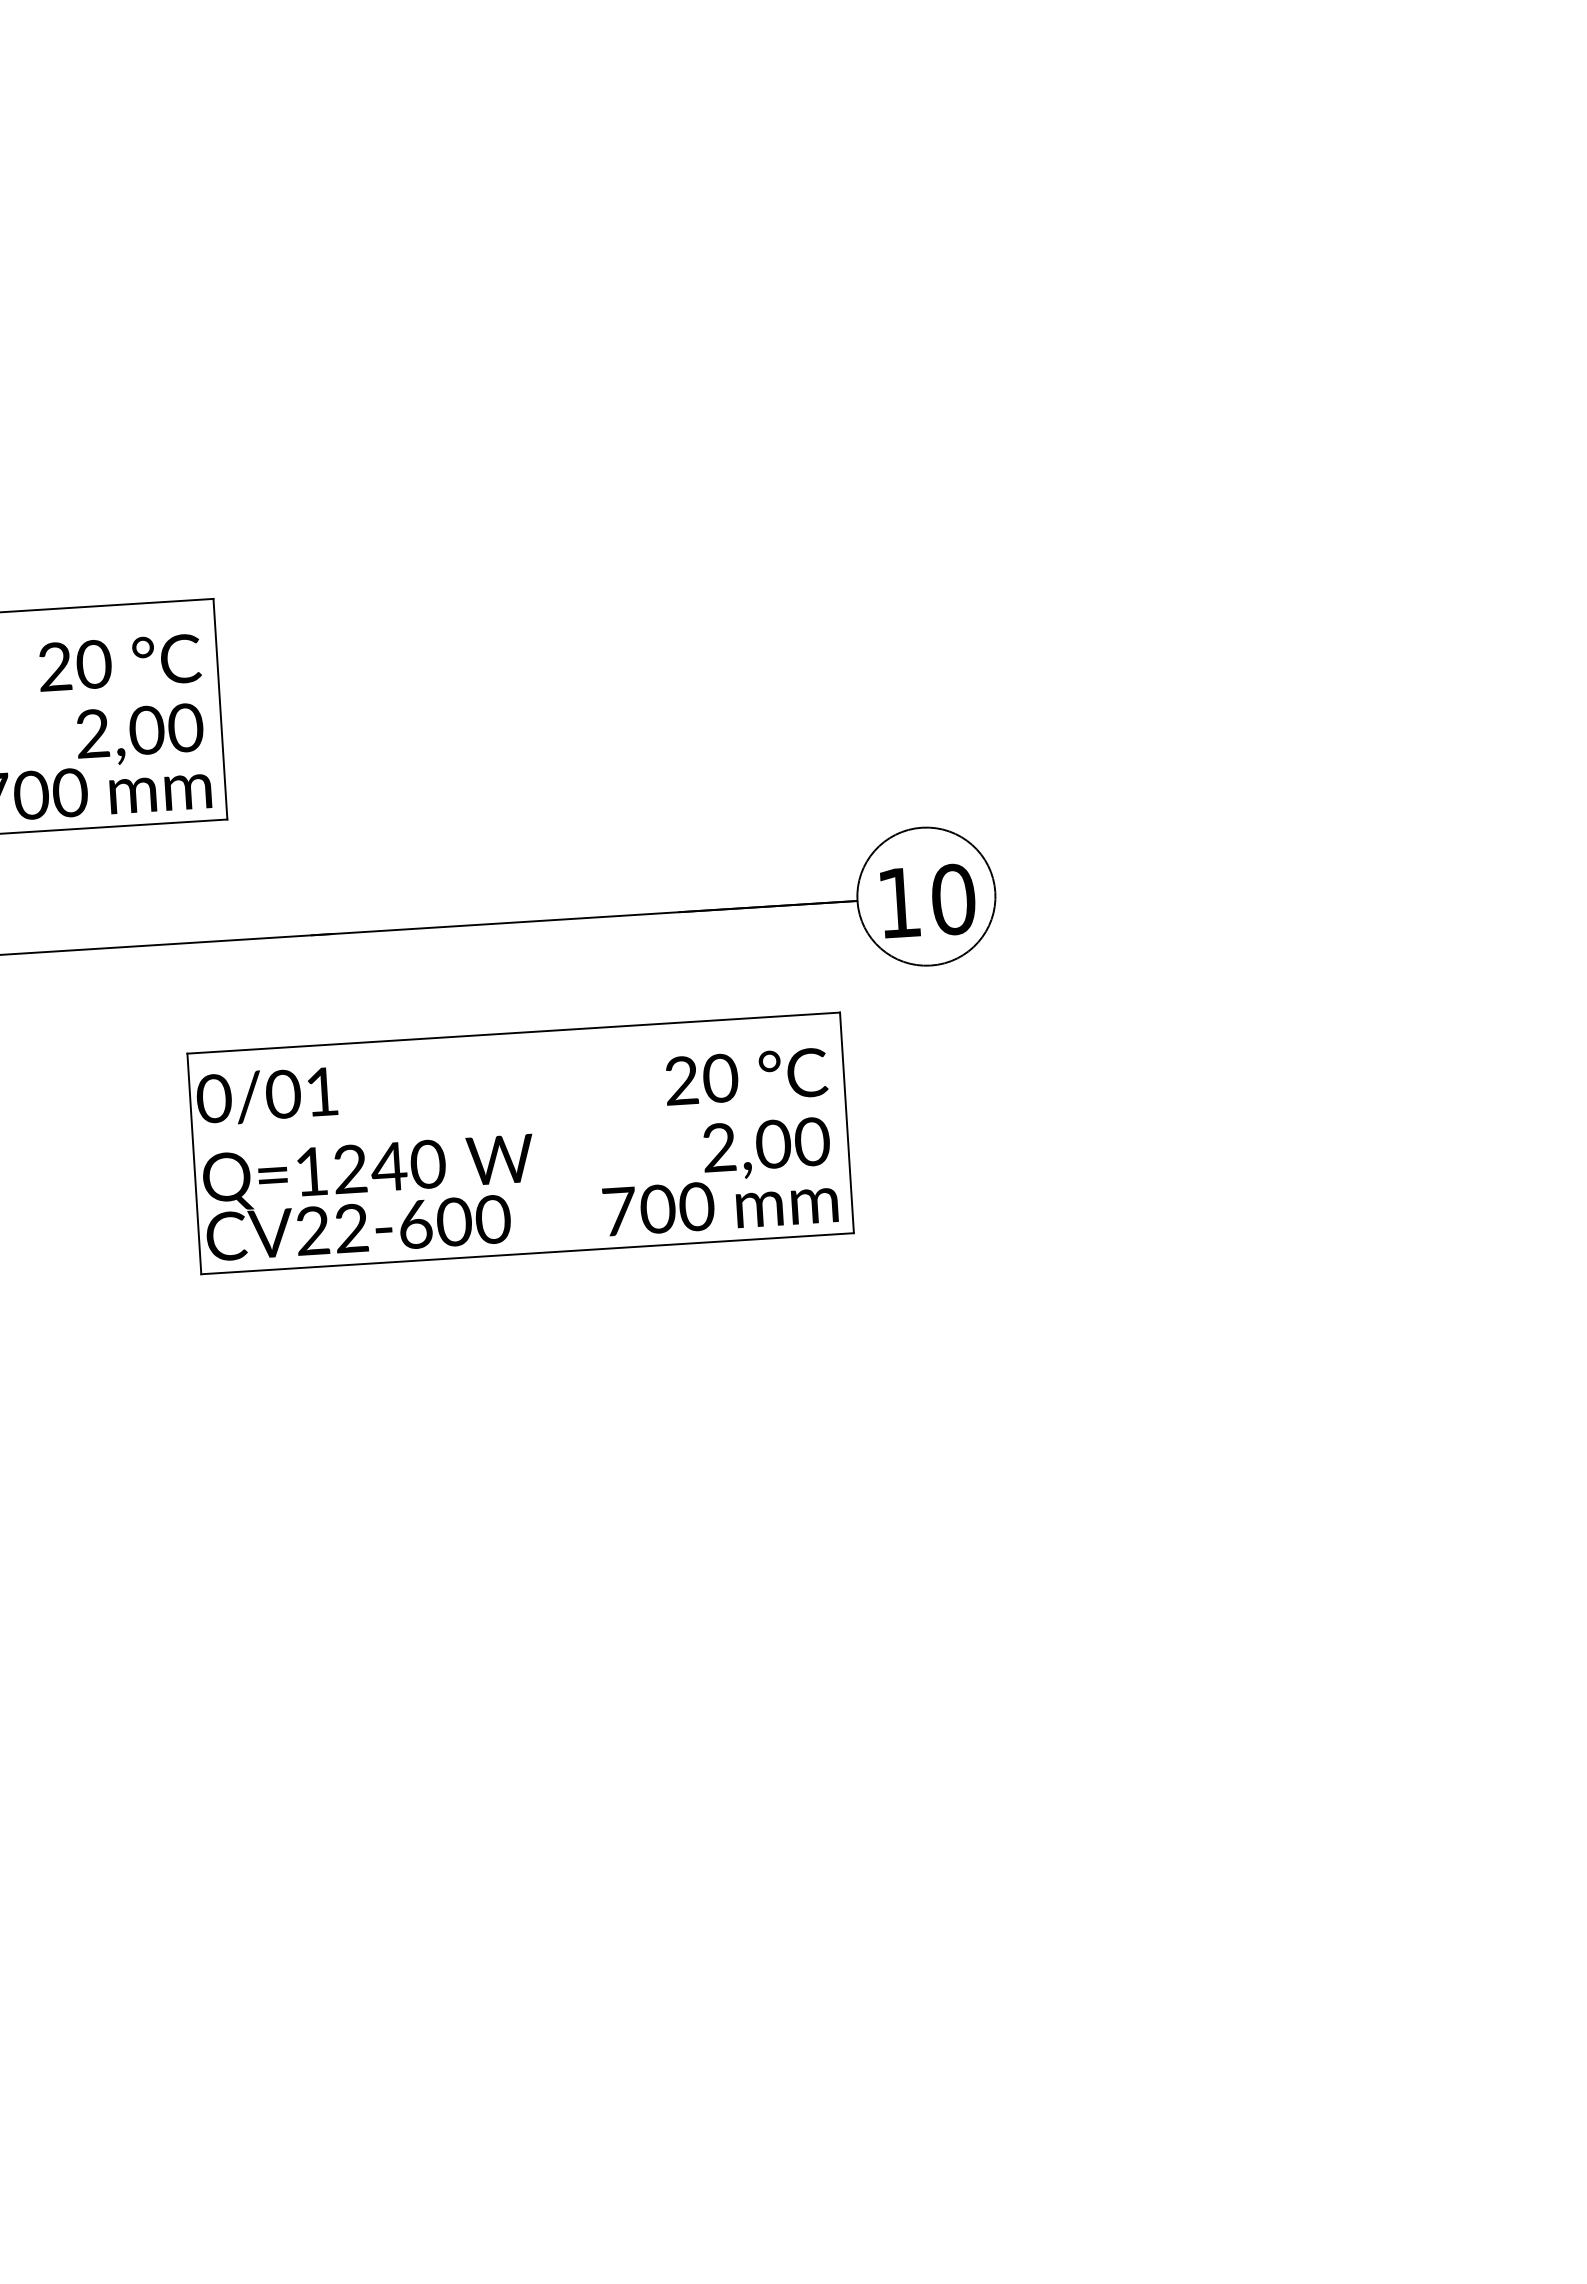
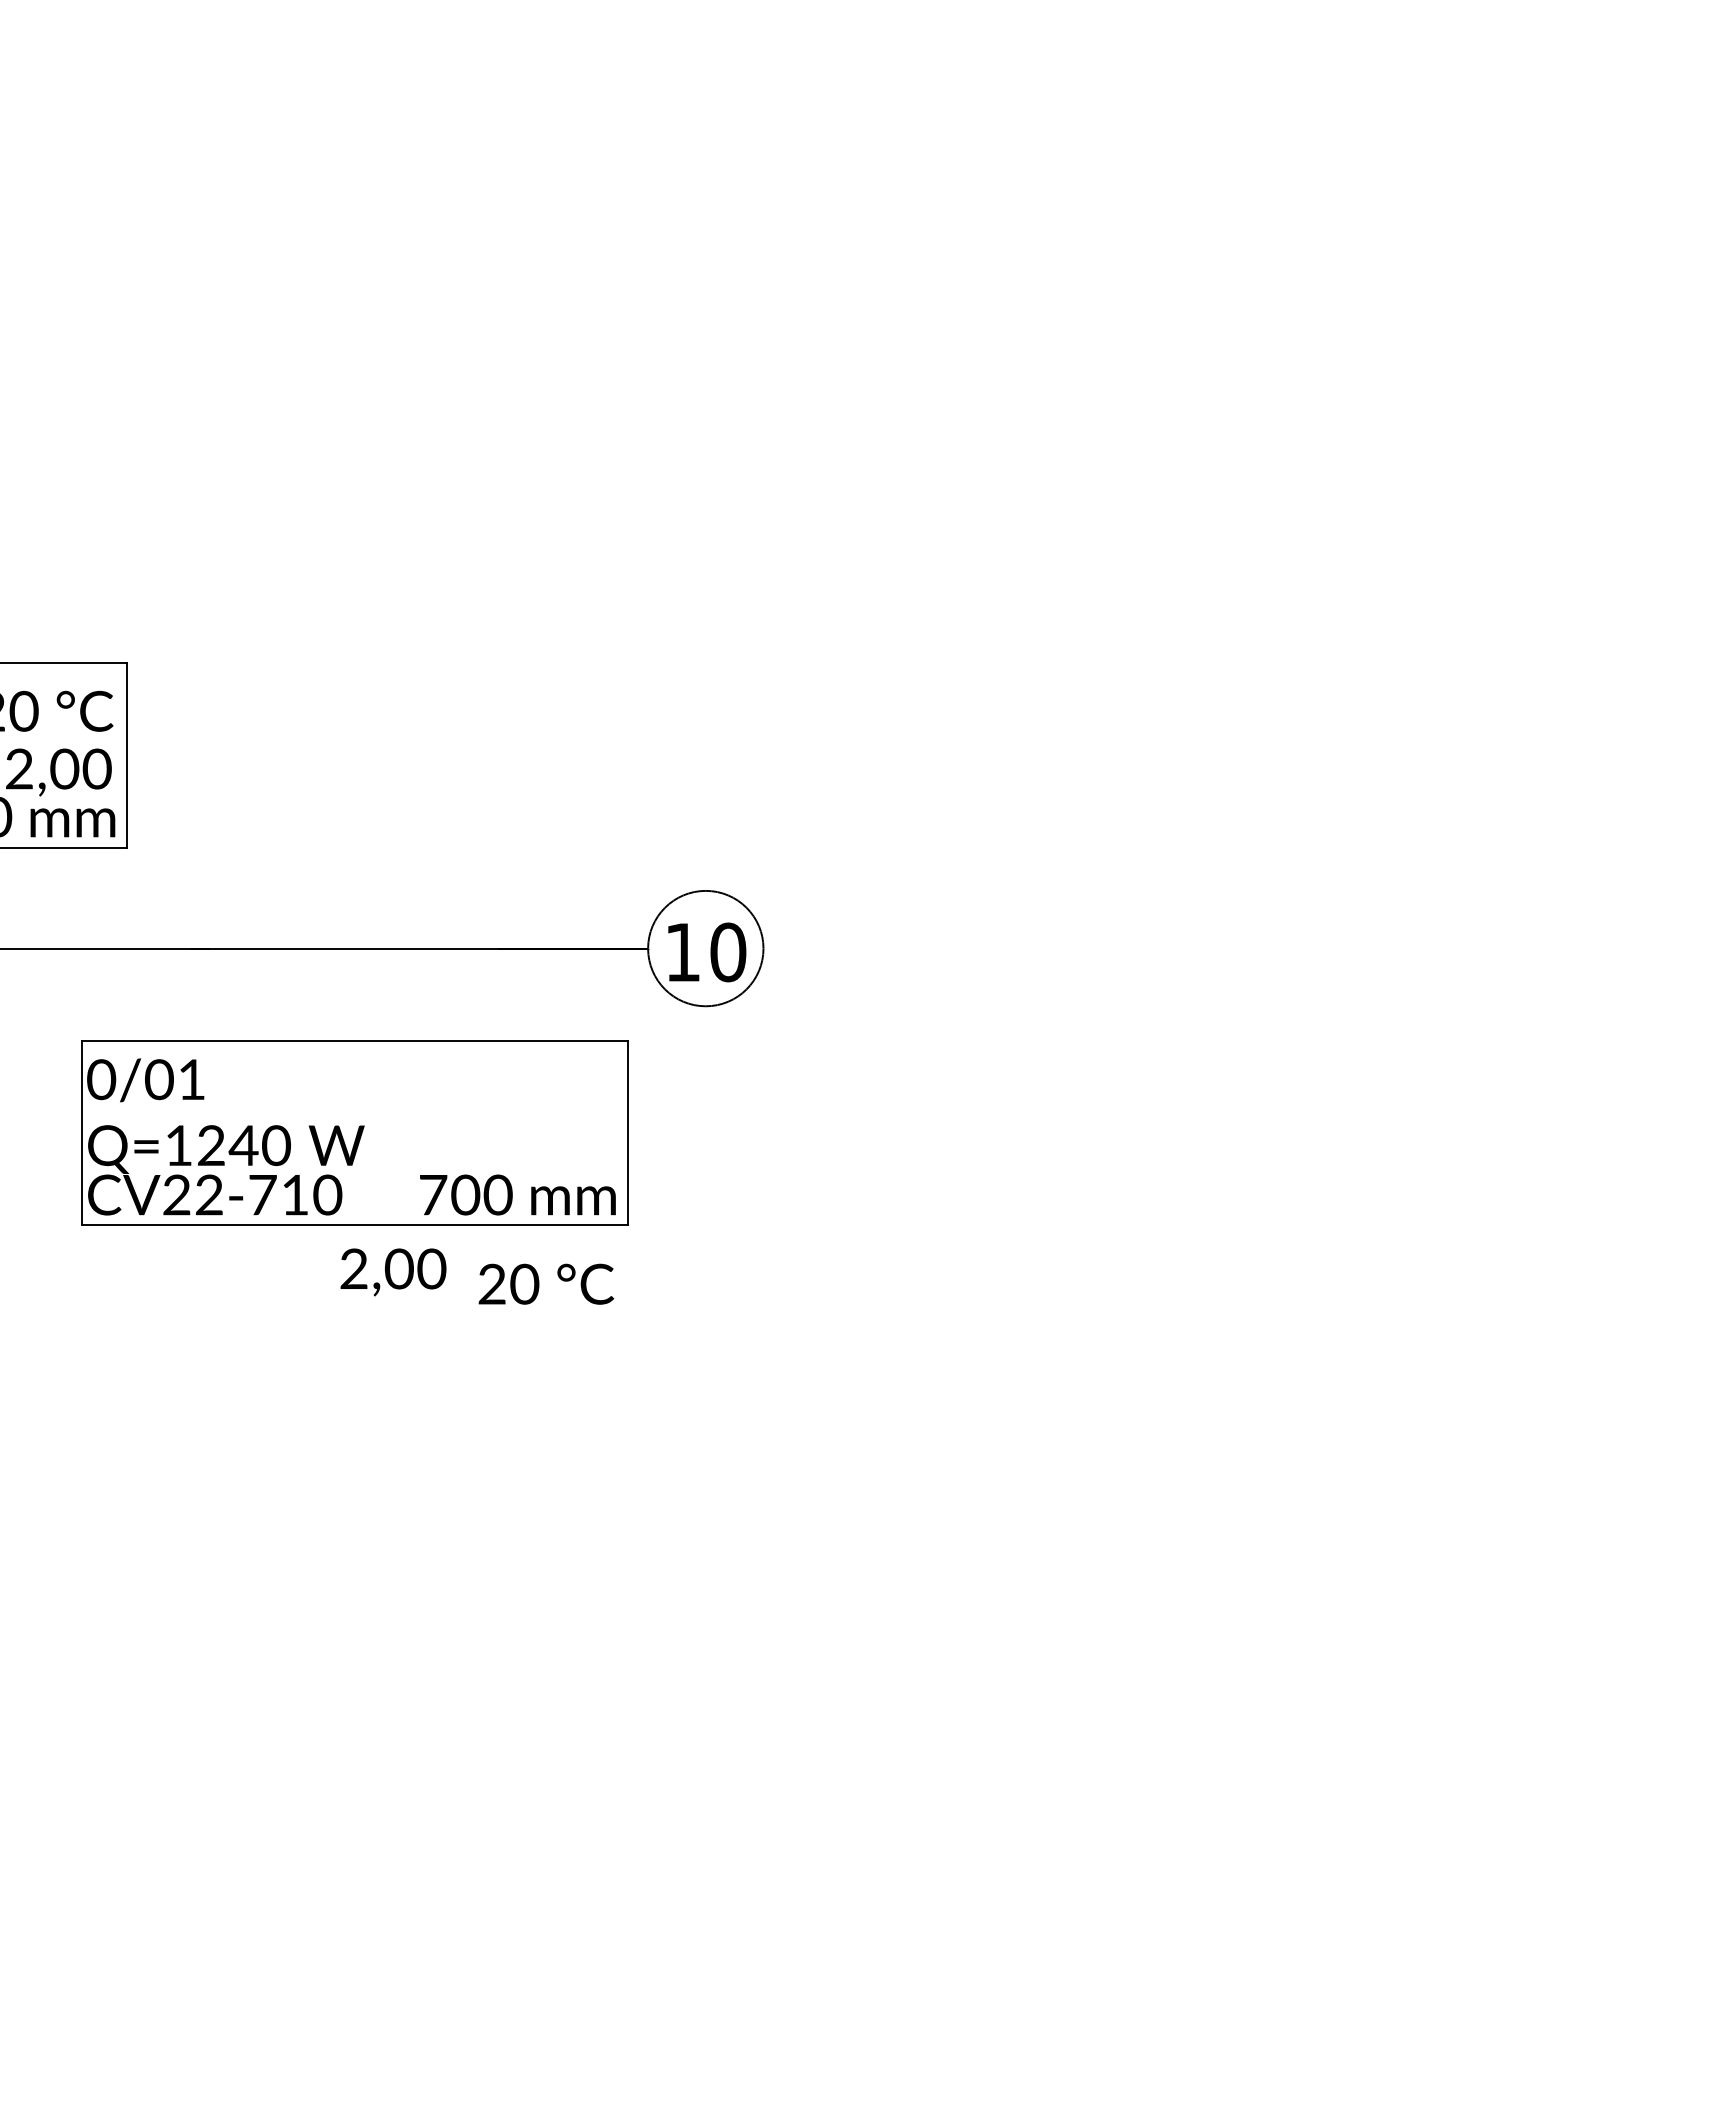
text: (746, 1075) -> (546, 1283), moved
text: (766, 1148) -> (393, 1272), moved
text: (435, 1222) -> (279, 1194), CV22-600 -> CV22-710

